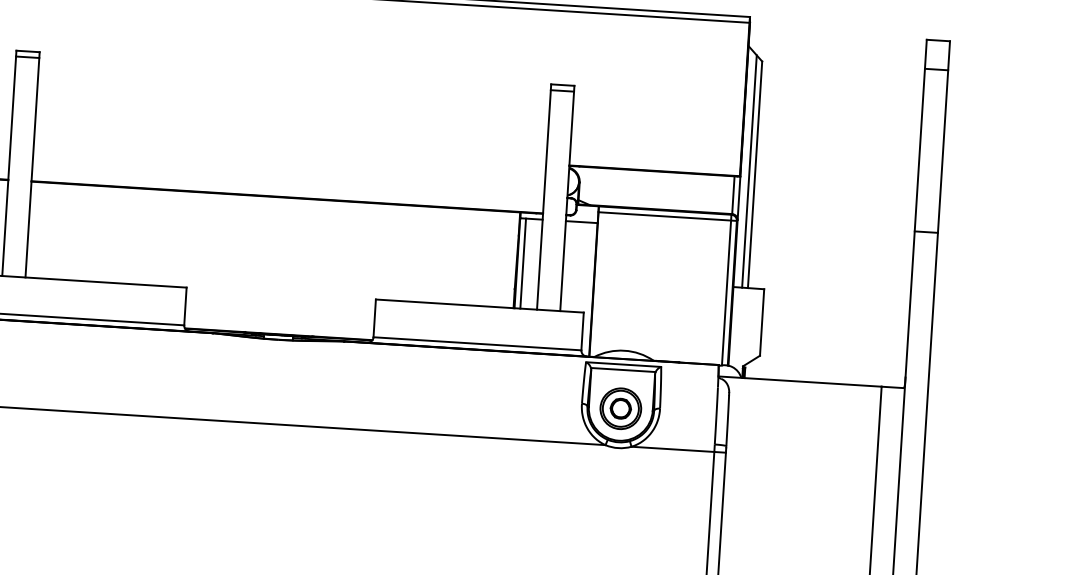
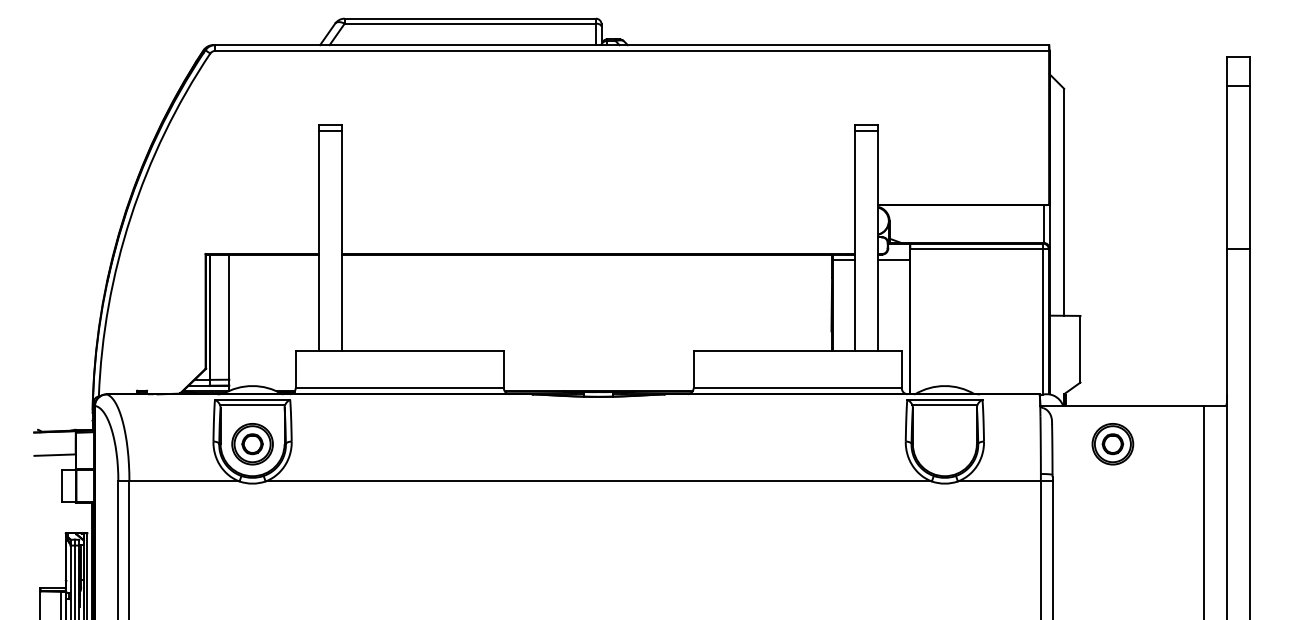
line: (749, 170) -> (1058, 198), removed
line: (523, 263) -> (838, 305), removed
part: (620, 409) -> (1112, 444), moved

